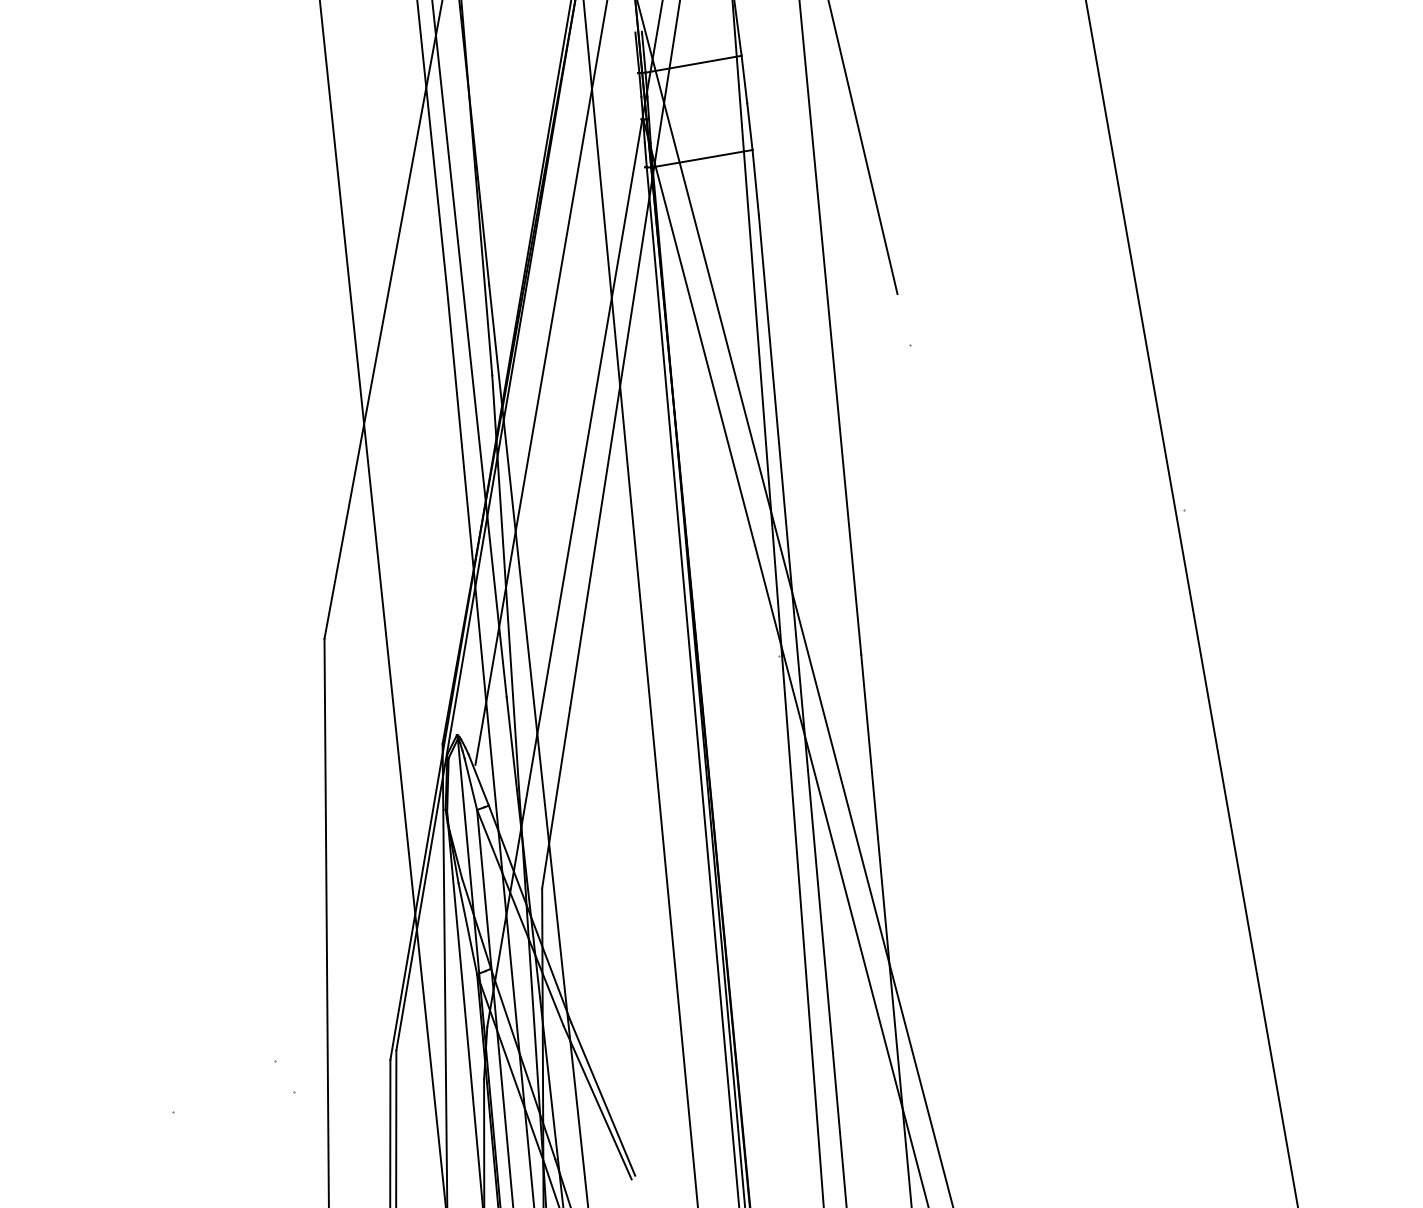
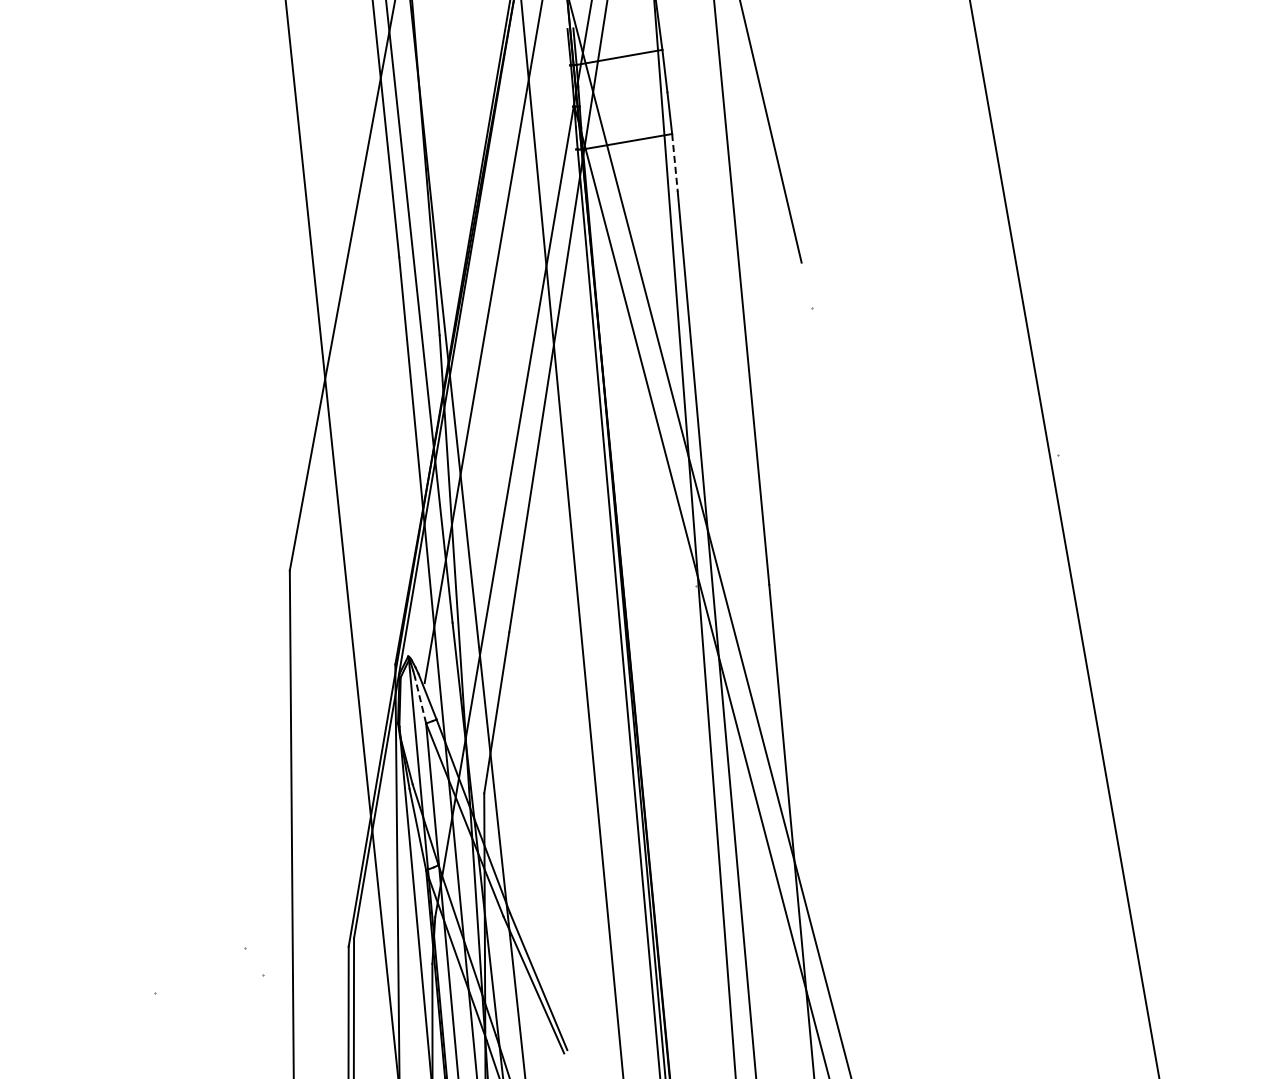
line: (756, 183) -> (675, 163), solid -> dashed
line: (470, 784) -> (420, 700), solid -> dashed

